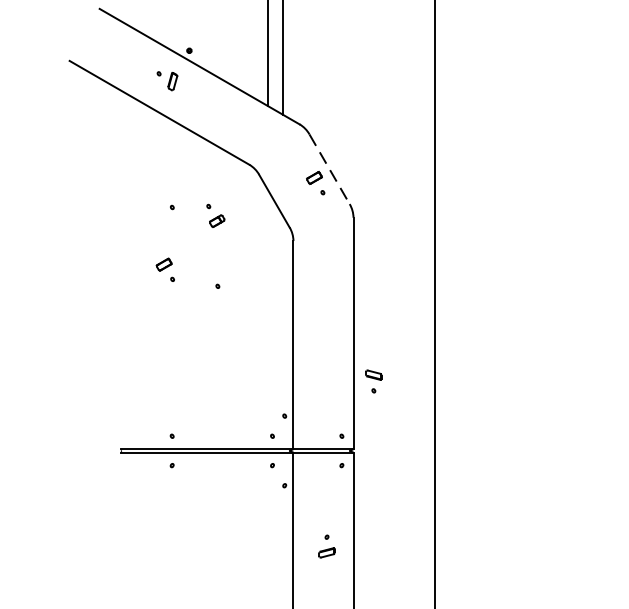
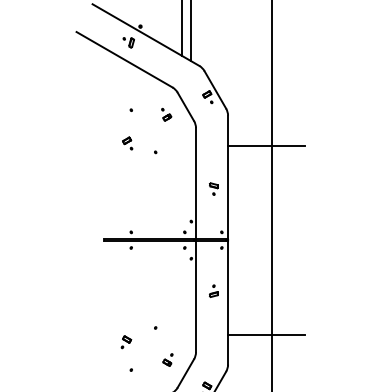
line: (329, 170) -> (215, 90), dashed -> solid
part: (215, 215) -> (166, 114), moved
line: (425, 273) -> (266, 145), added
part: (373, 380) -> (213, 188), moved

